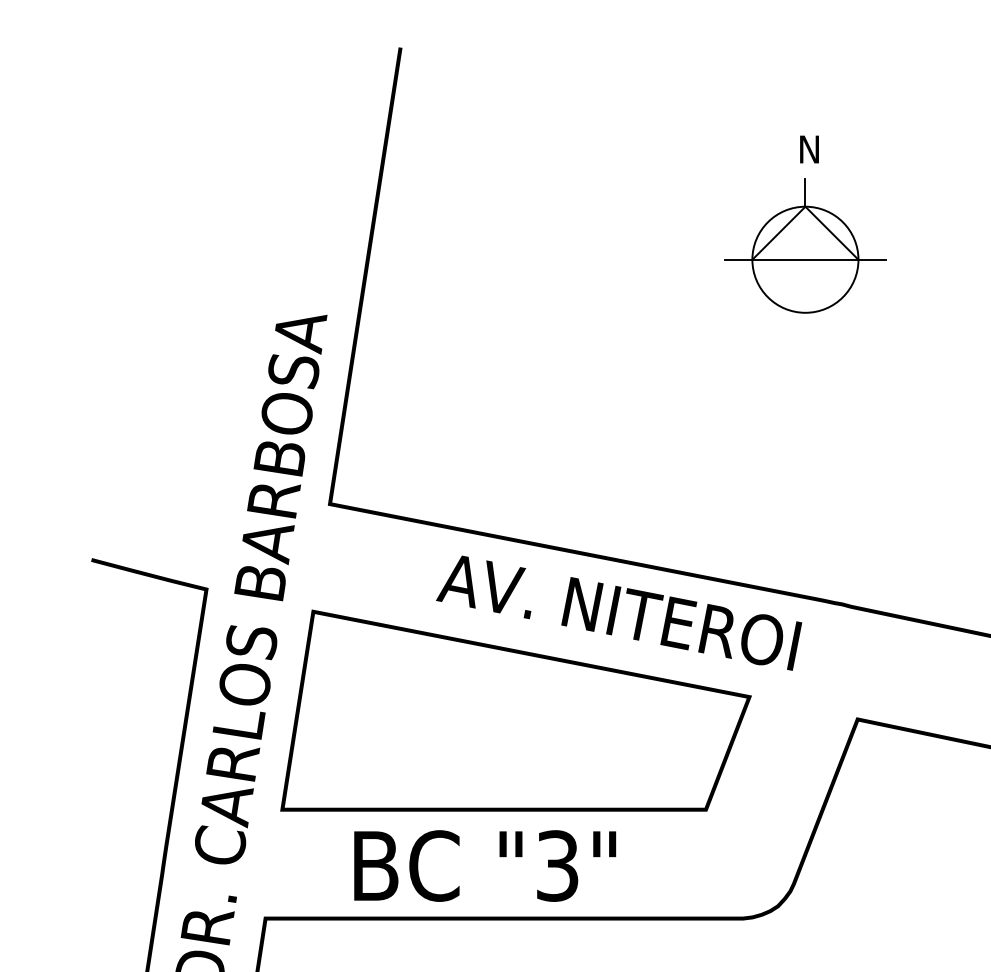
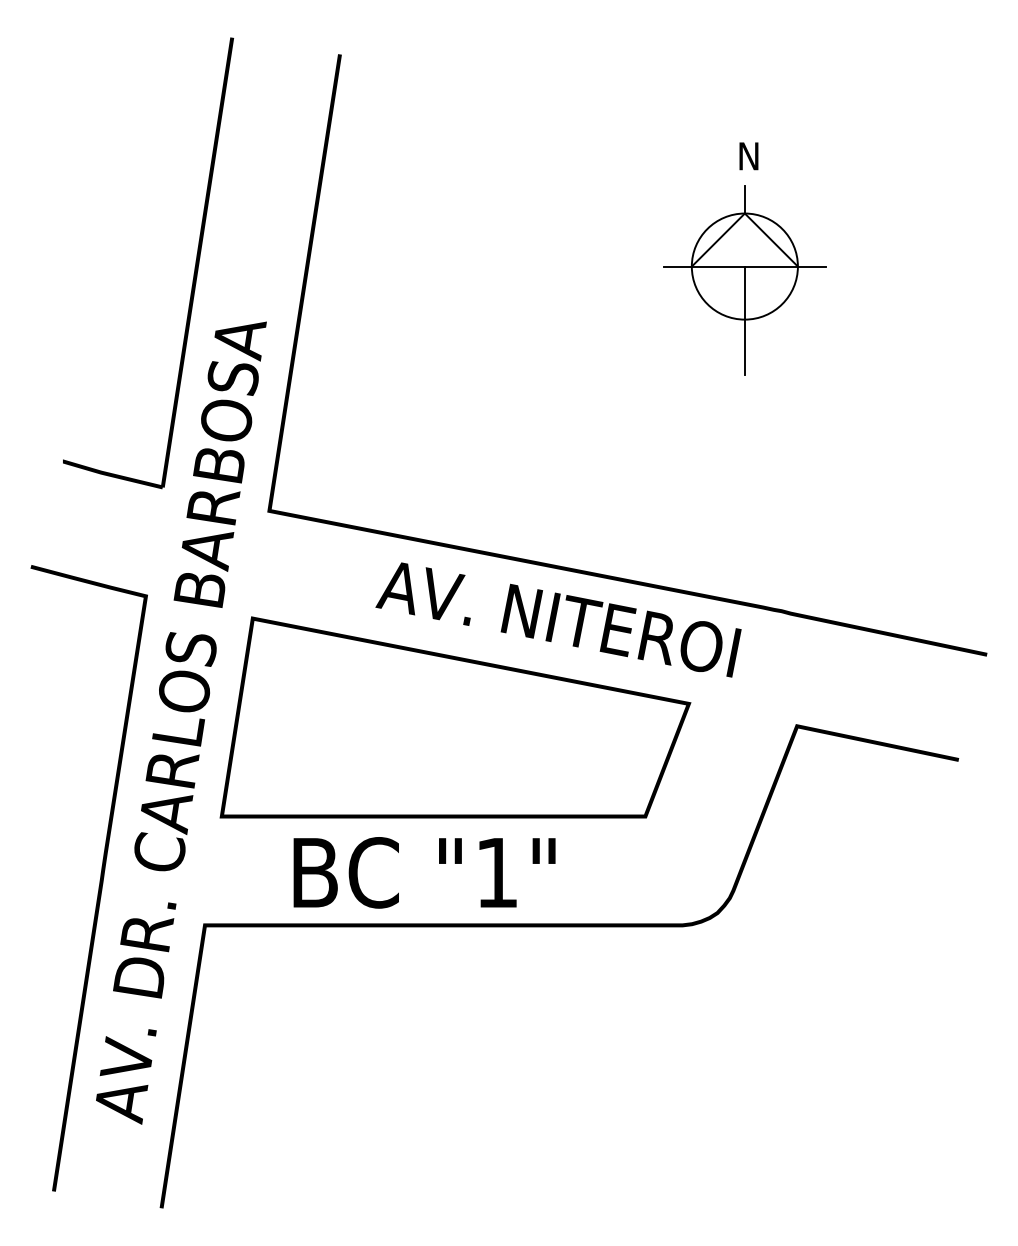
part: (254, 266) -> (193, 273), added
line: (805, 313) -> (744, 320), added
text: (557, 865) -> (496, 872), "3" -> "1"

